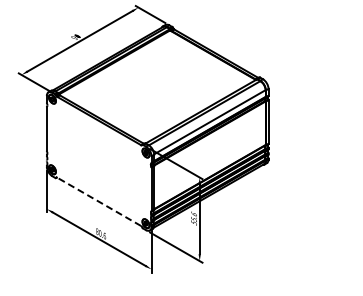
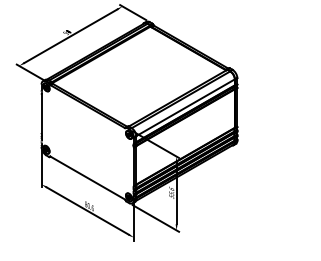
line: (98, 201) -> (87, 177), dashed -> solid

